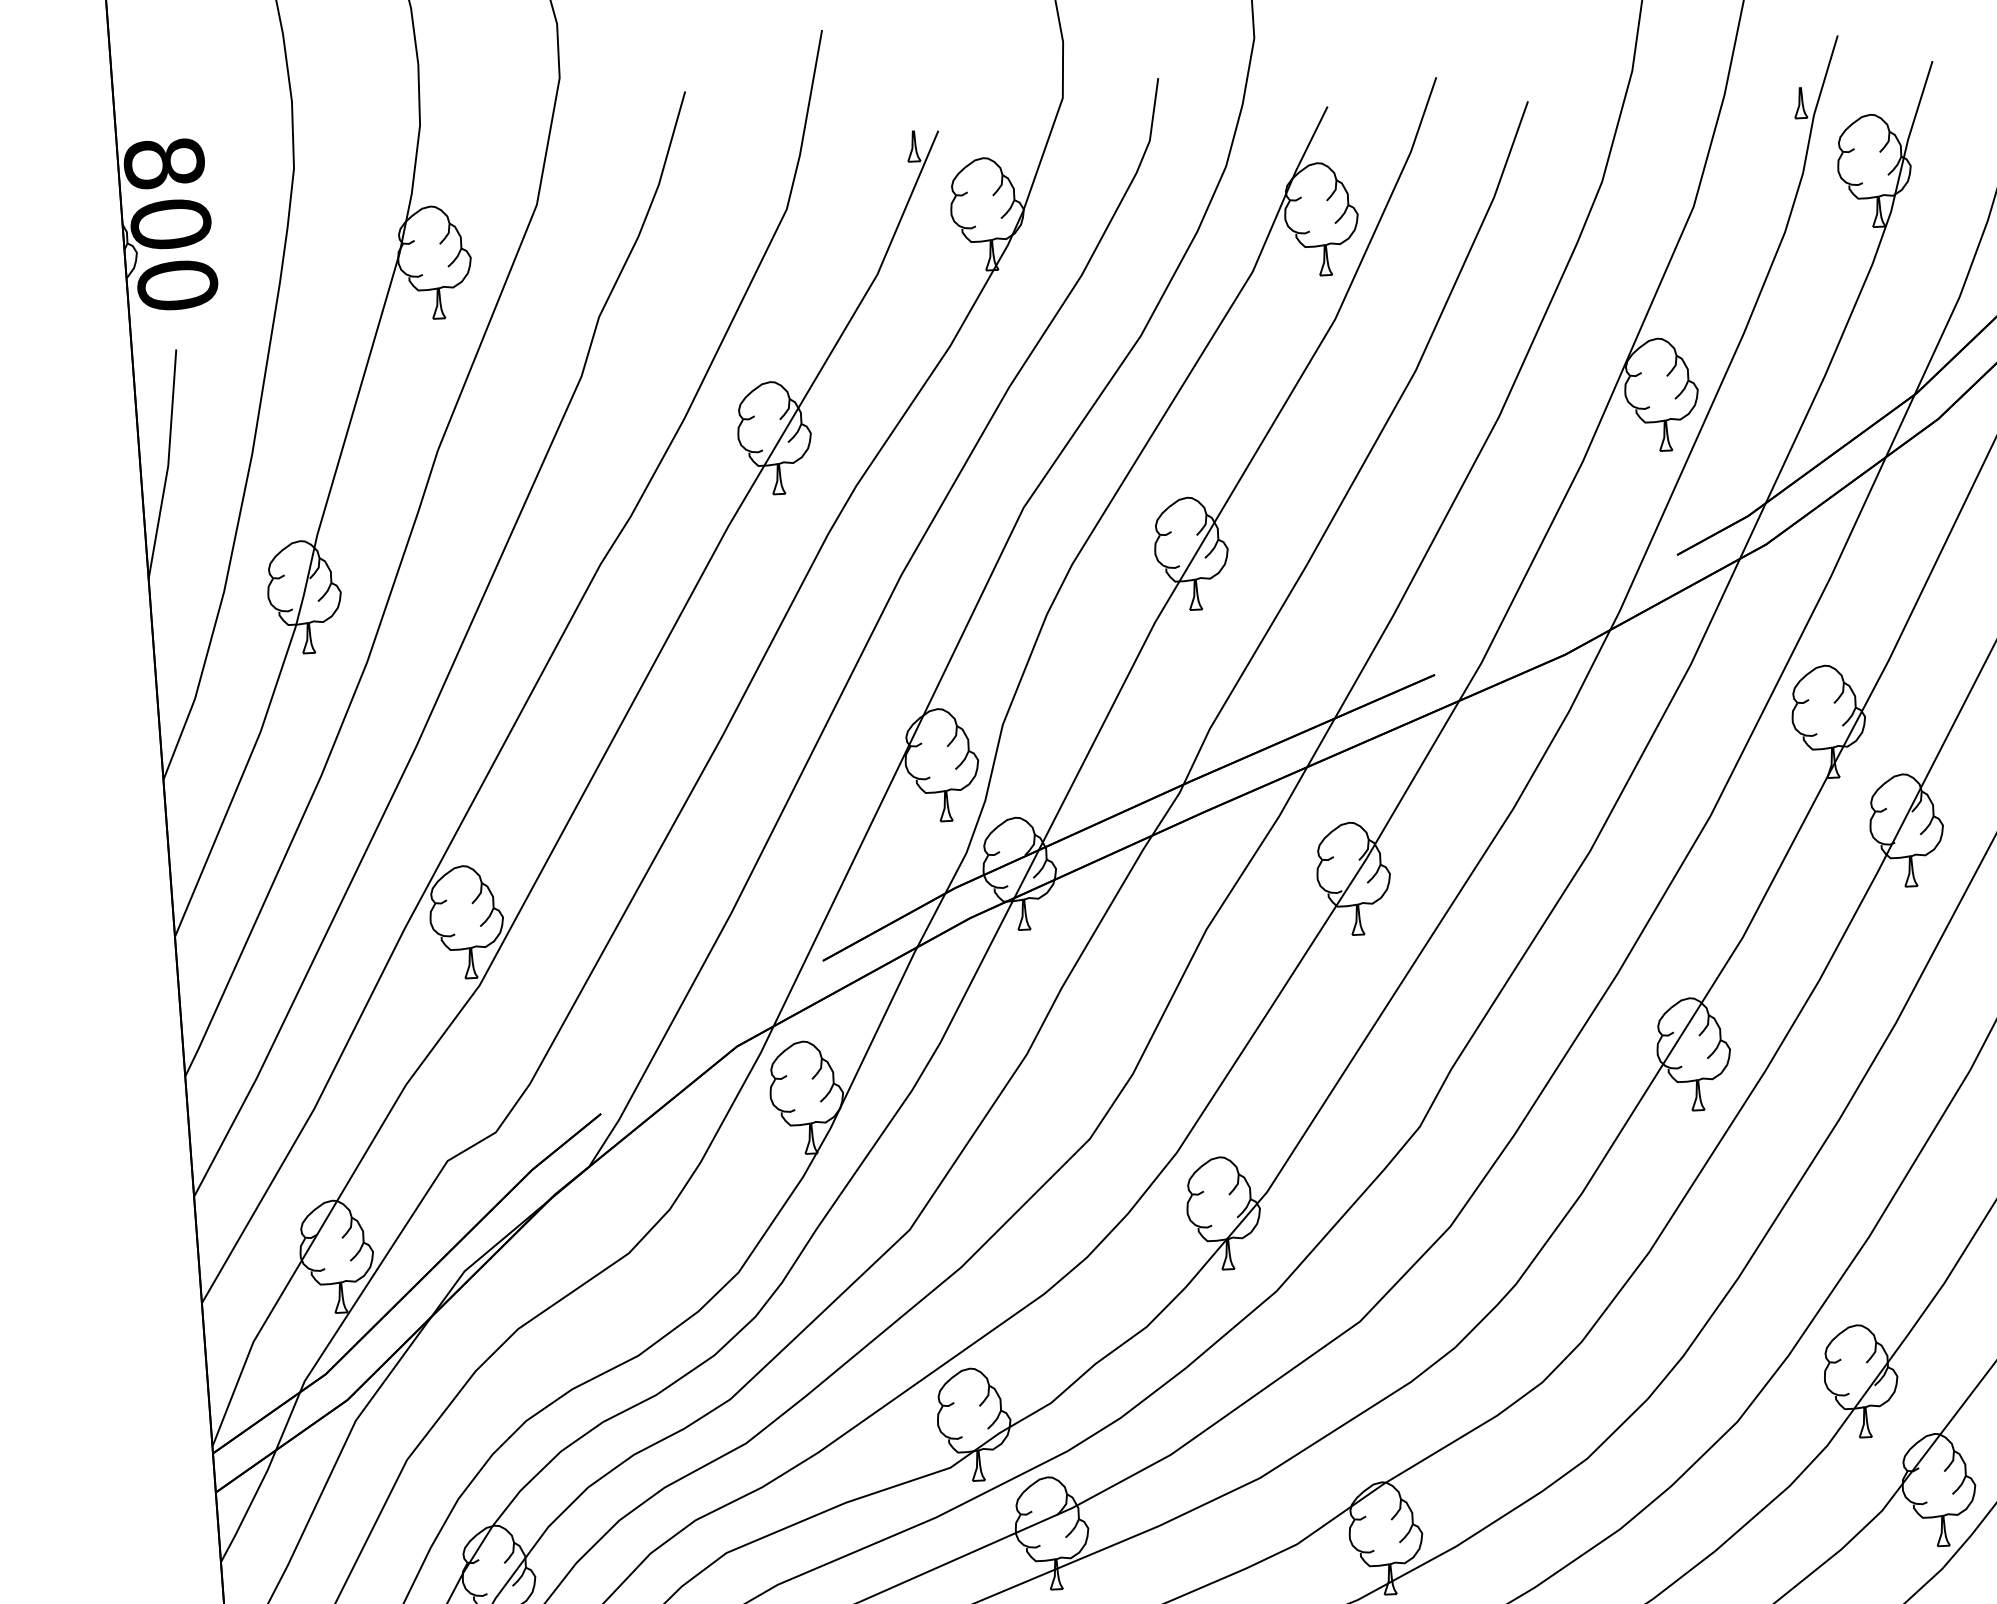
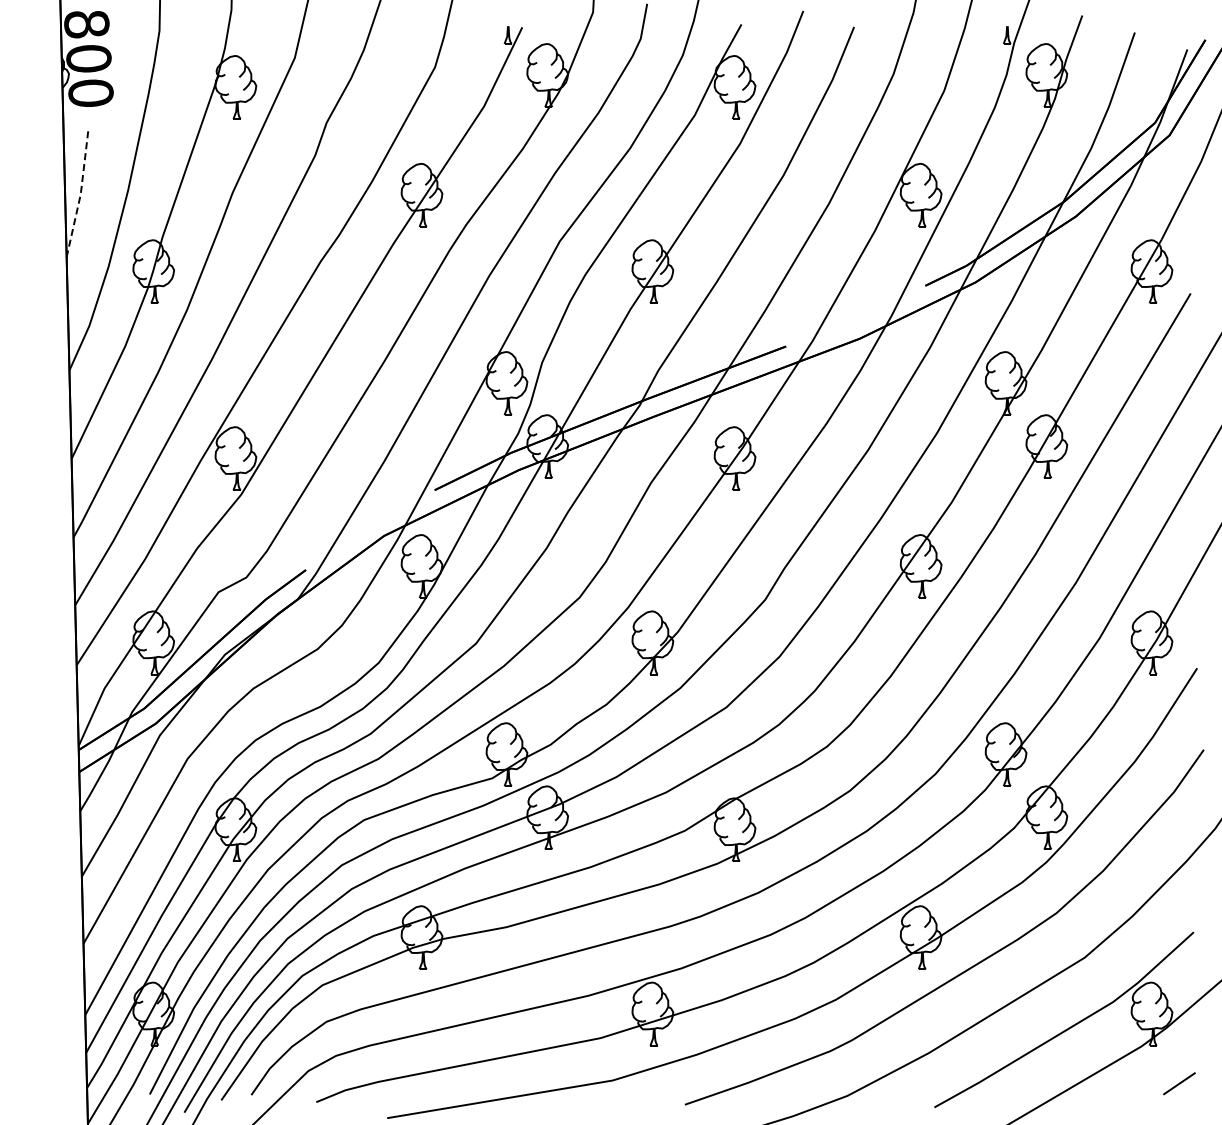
line: (167, 466) -> (80, 194), solid -> dashed

